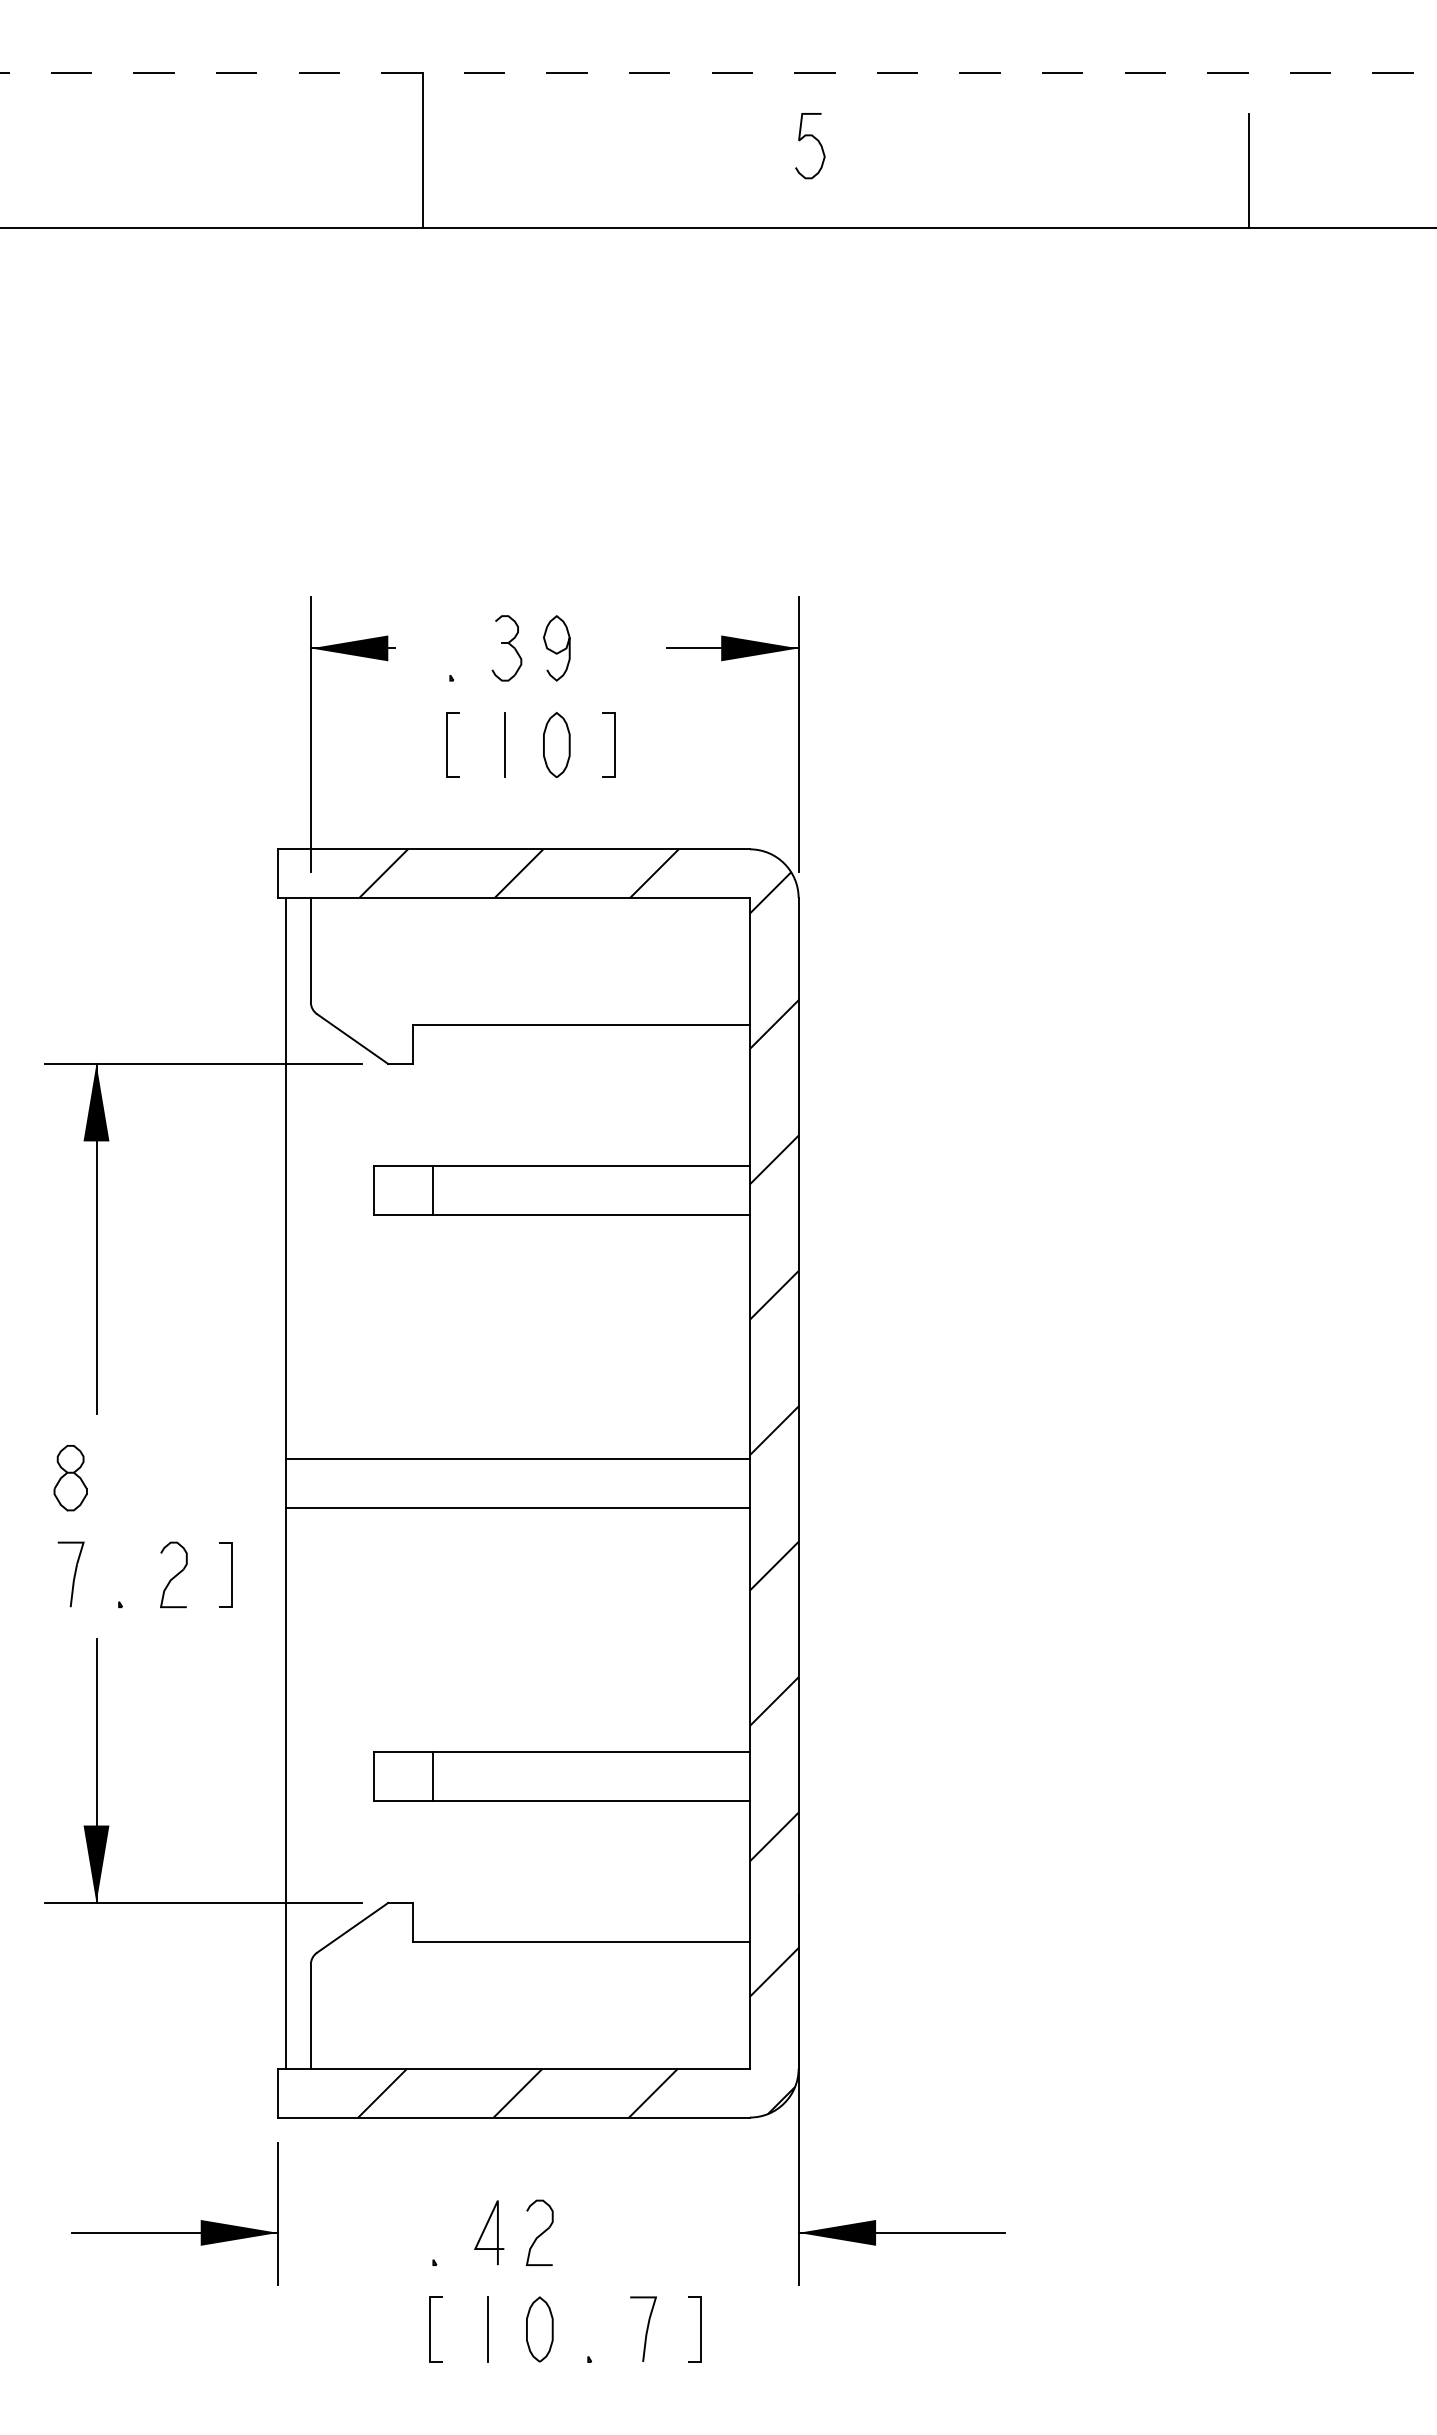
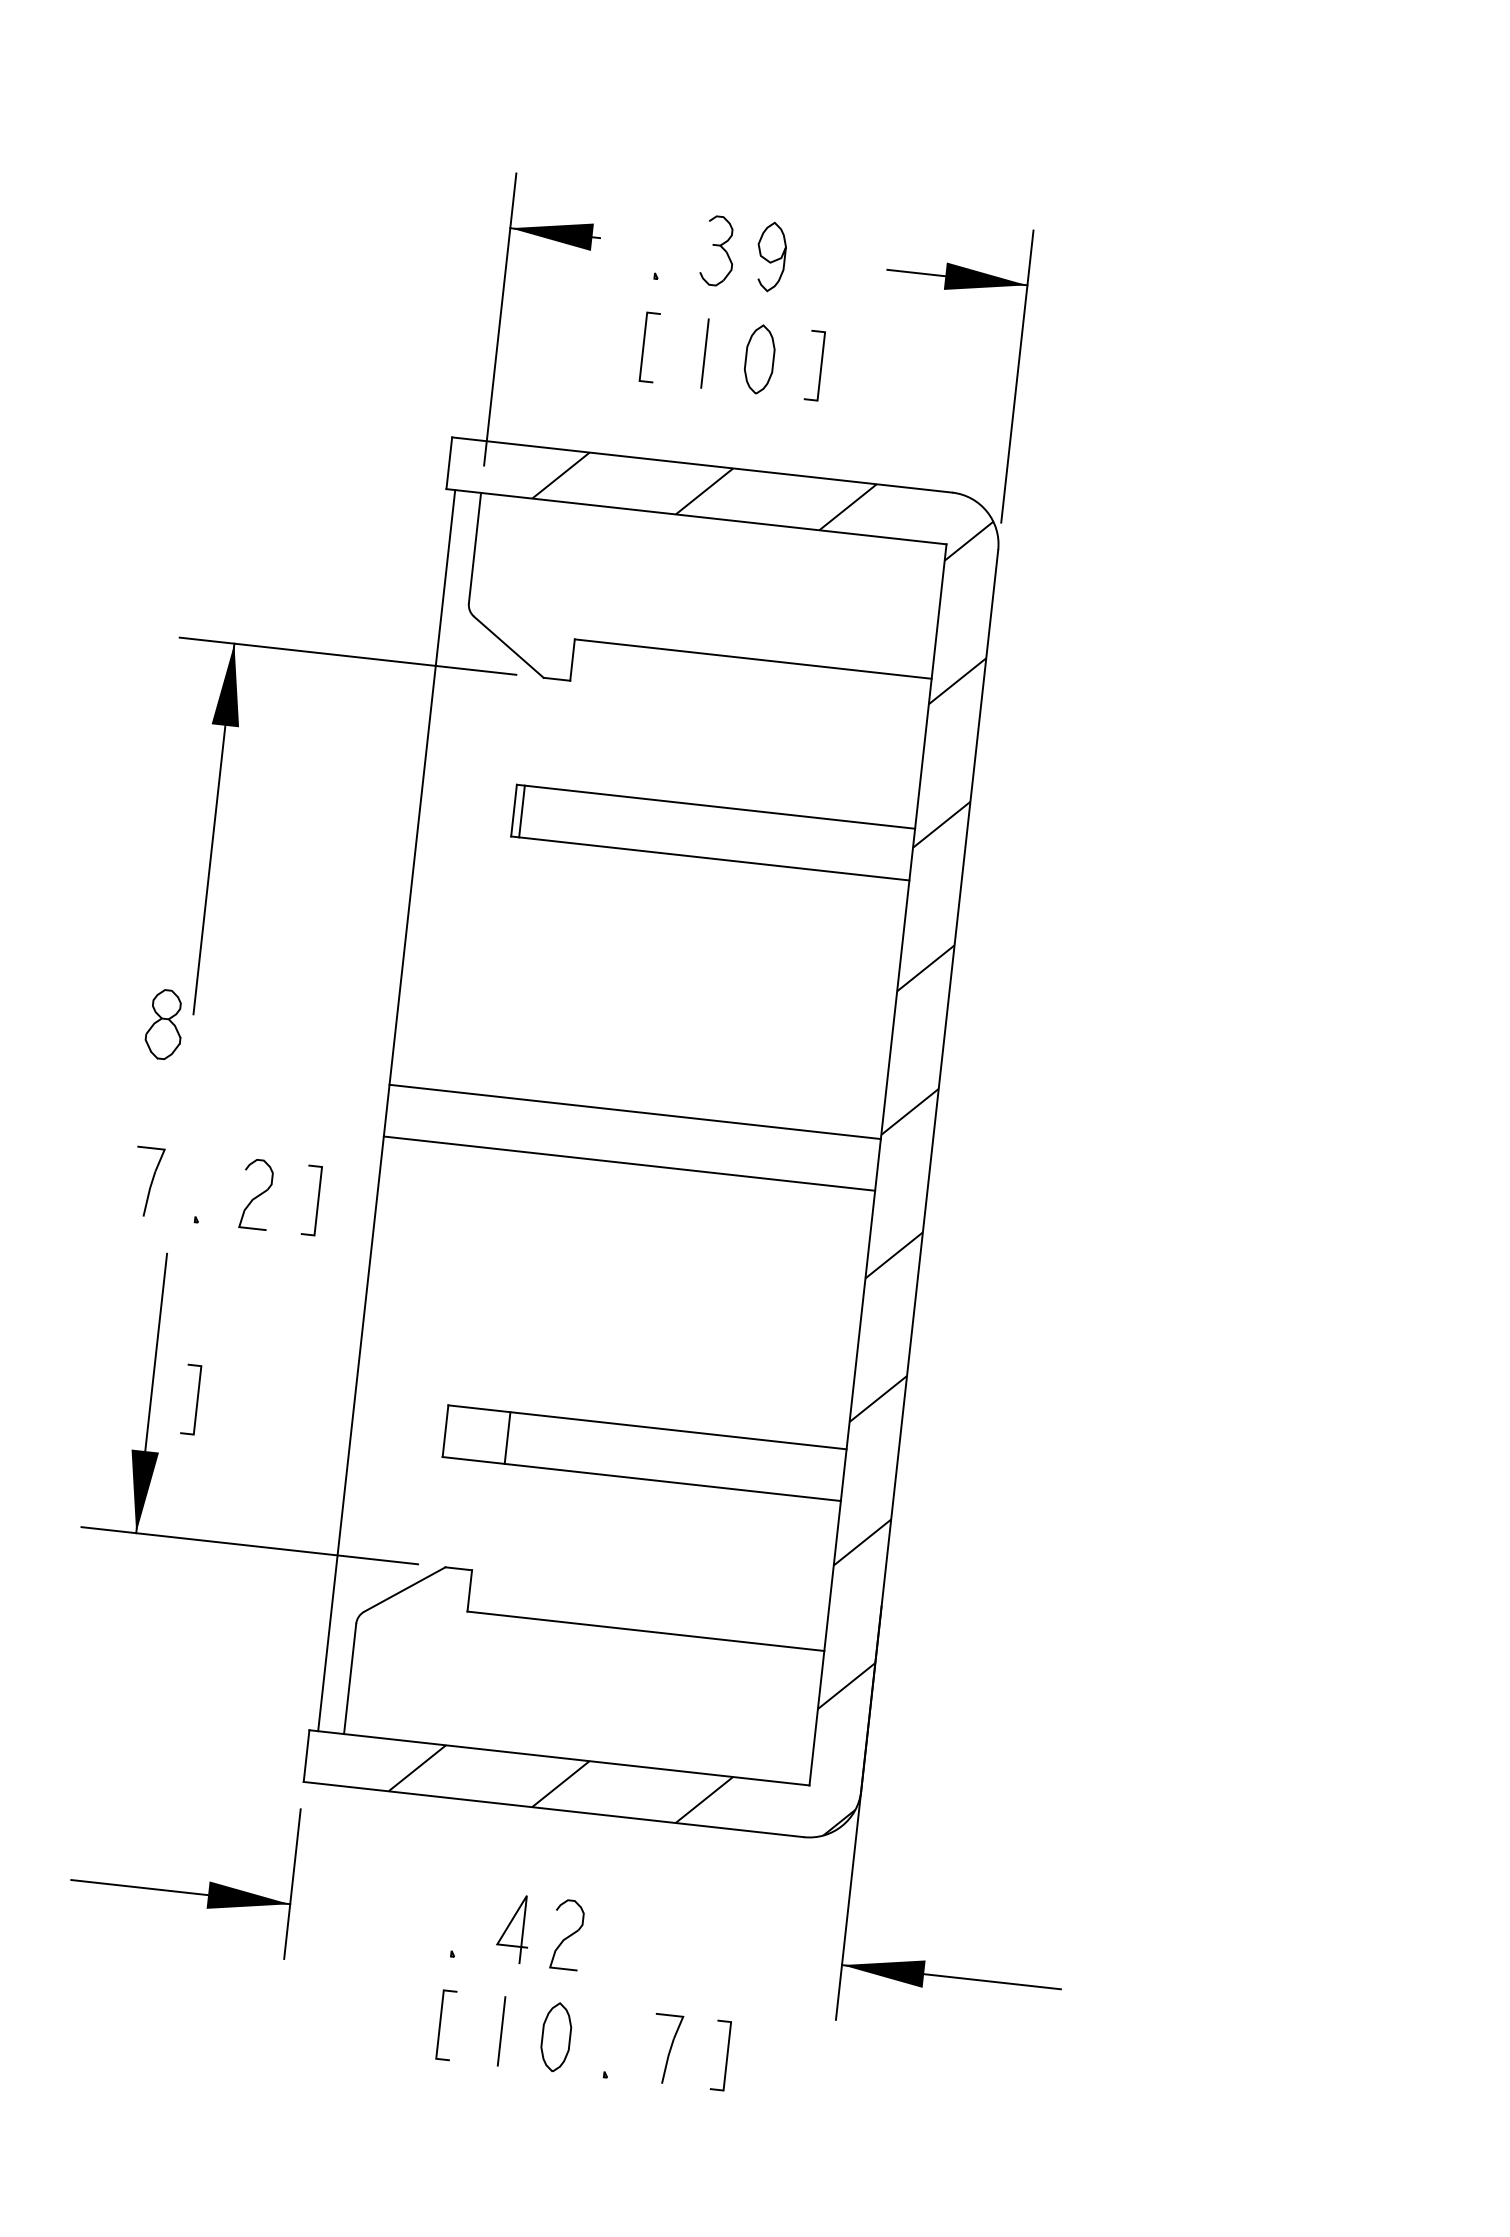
line: (432, 1190) -> (521, 811), moved
part: (70, 1478) -> (164, 1024), moved
line: (139, 1772) -> (197, 1399), added

